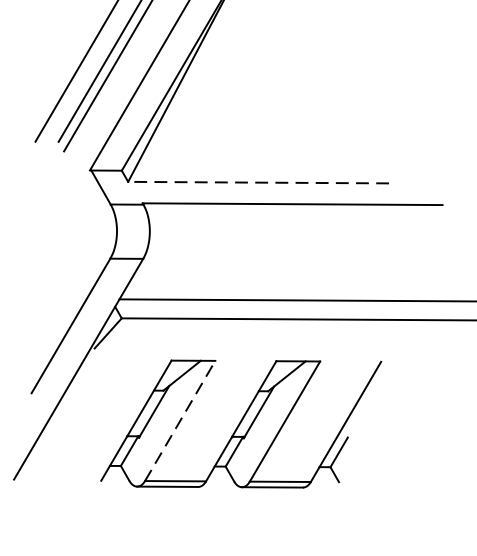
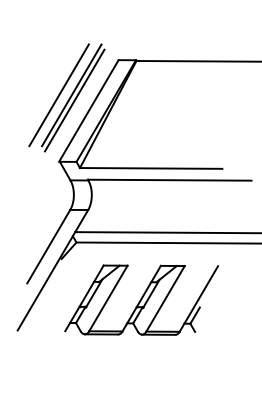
line: (257, 182) -> (150, 168), dashed -> solid
line: (180, 420) -> (108, 298), dashed -> solid

